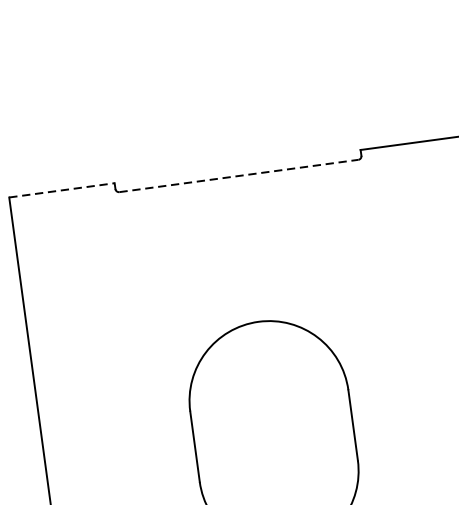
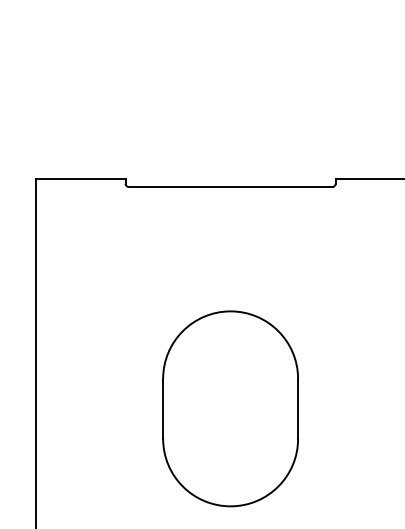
line: (238, 175) -> (230, 186), dashed -> solid
line: (61, 189) -> (80, 178), dashed -> solid

